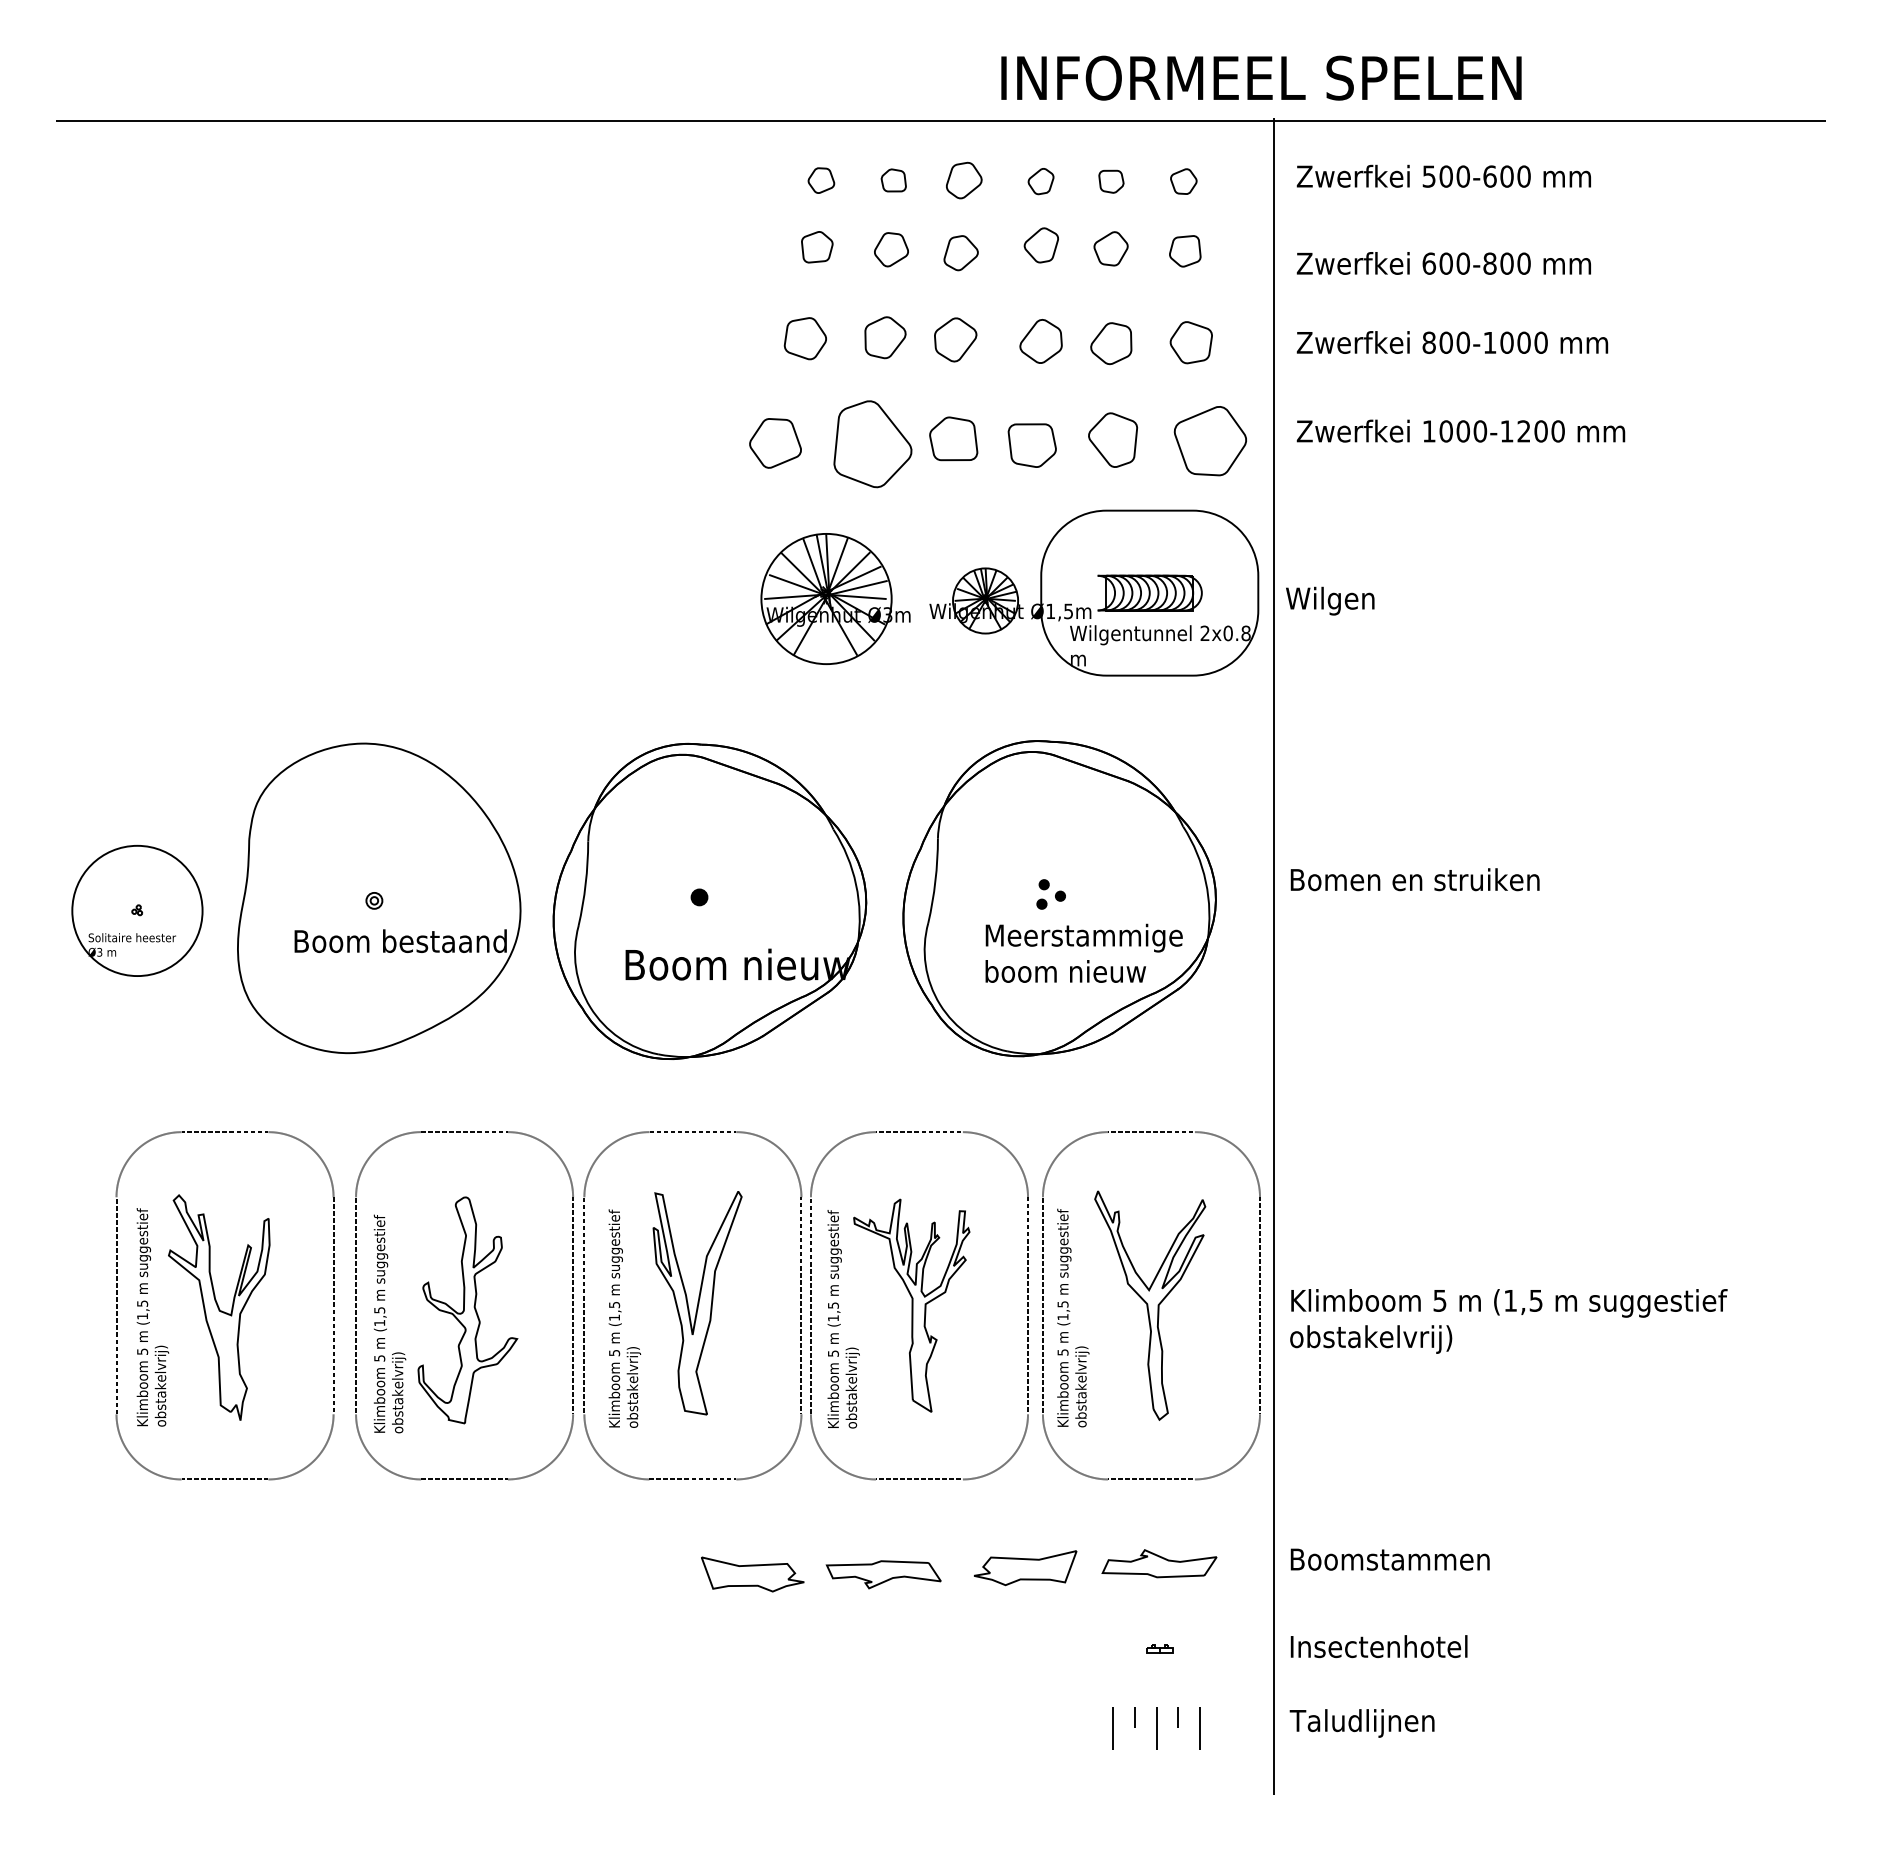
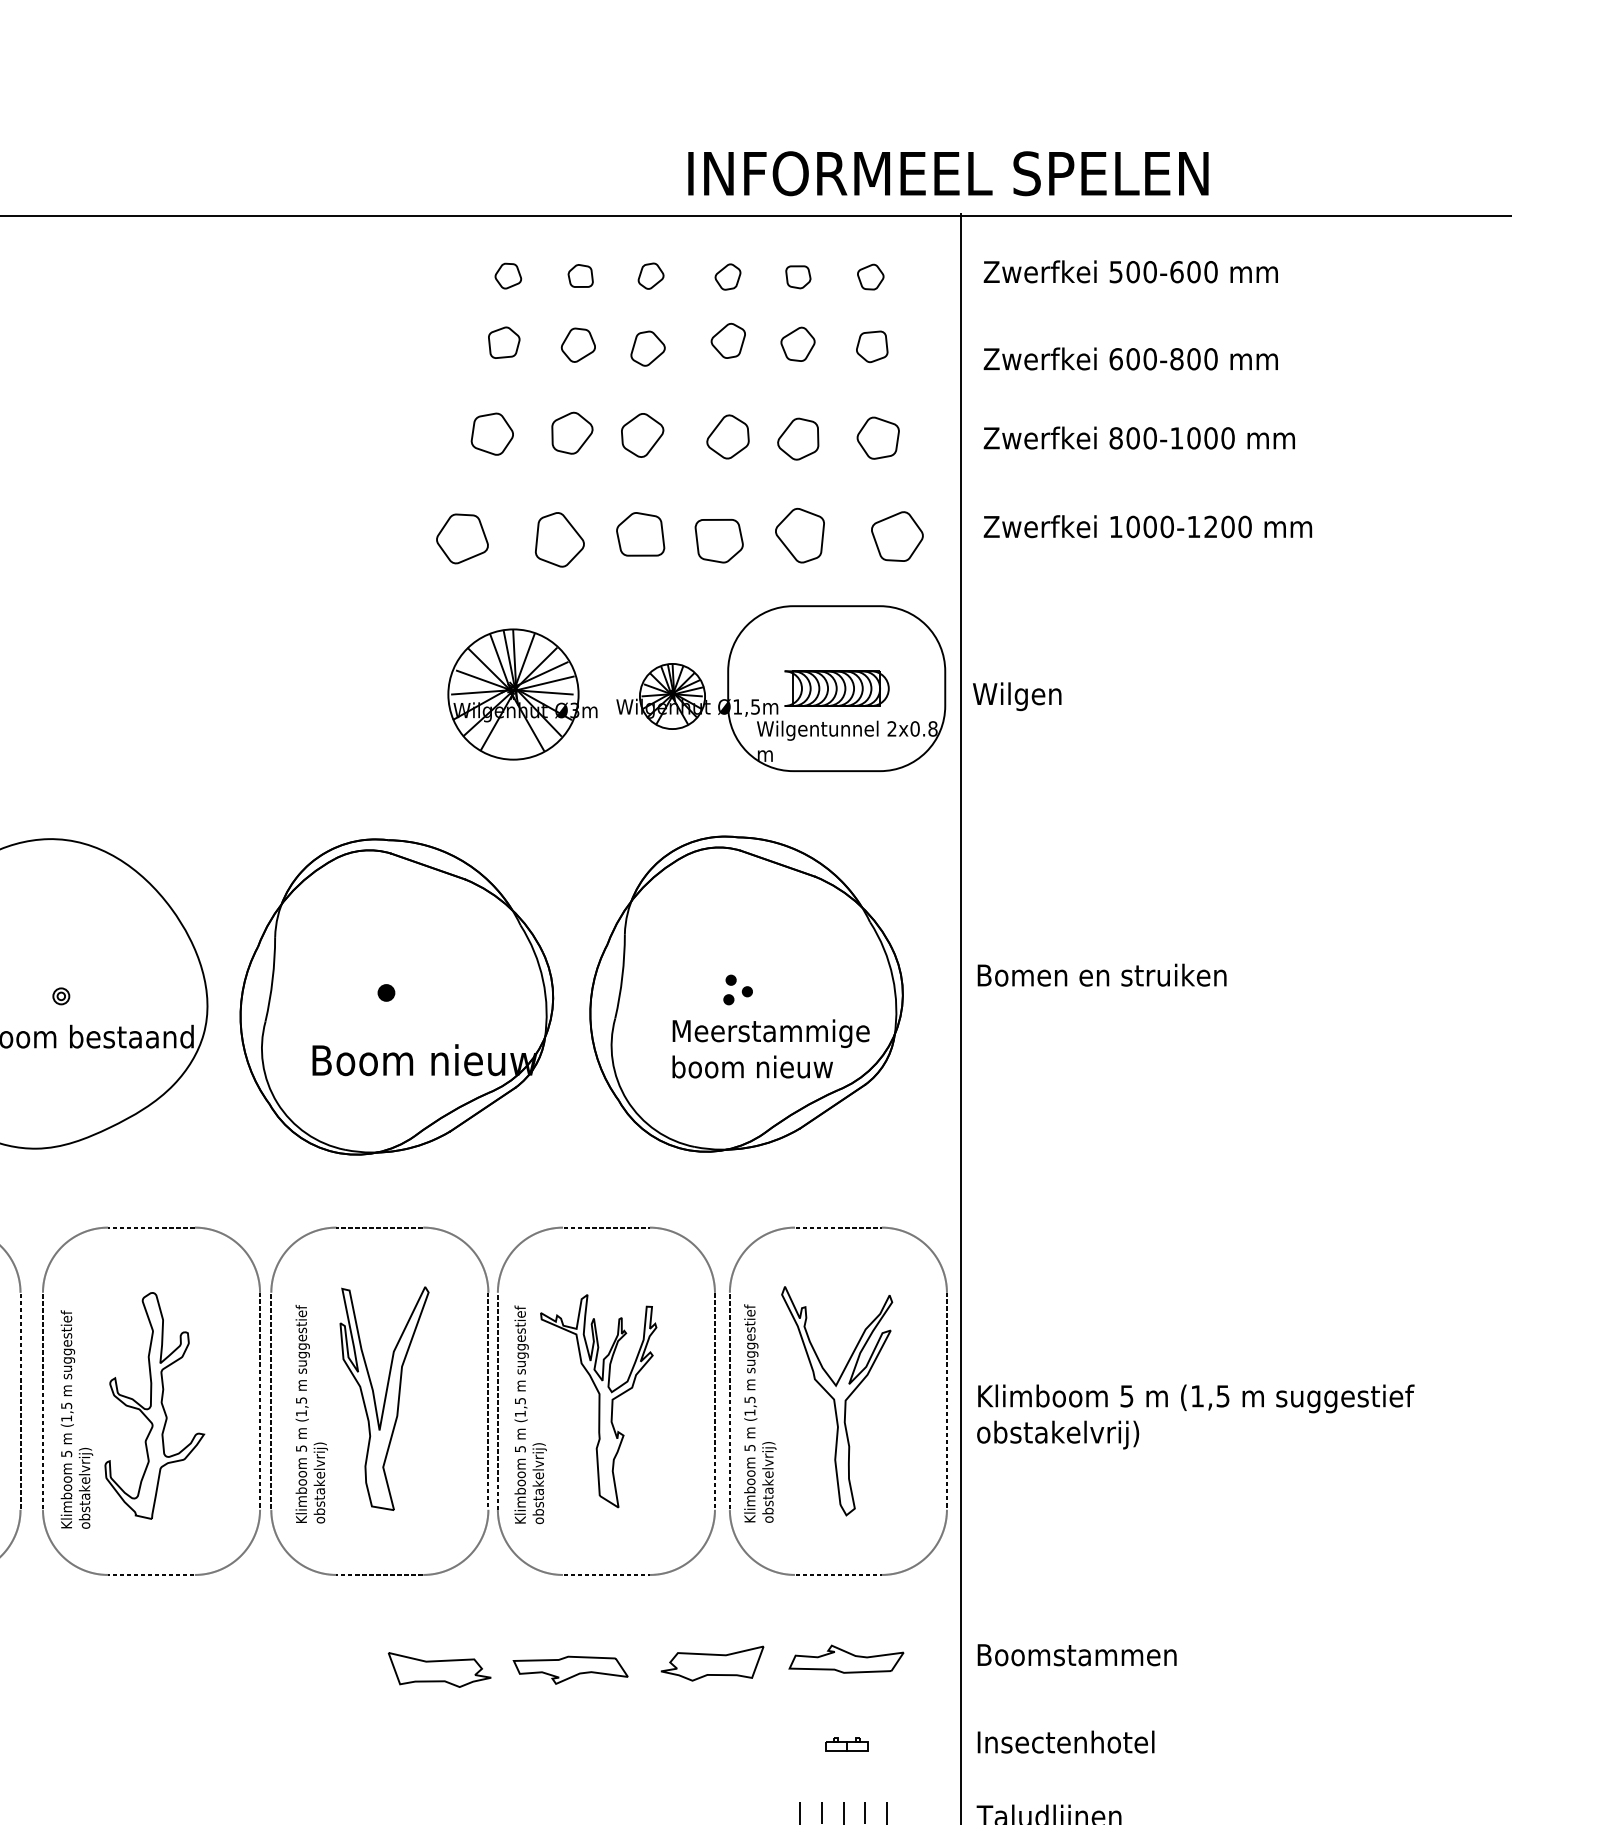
part: (963, 180) -> (650, 276), size x0.71
part: (1210, 440) -> (897, 536), size x0.71
part: (872, 444) -> (559, 540), size x0.62
part: (1159, 1648) -> (846, 1744), size x1.67

